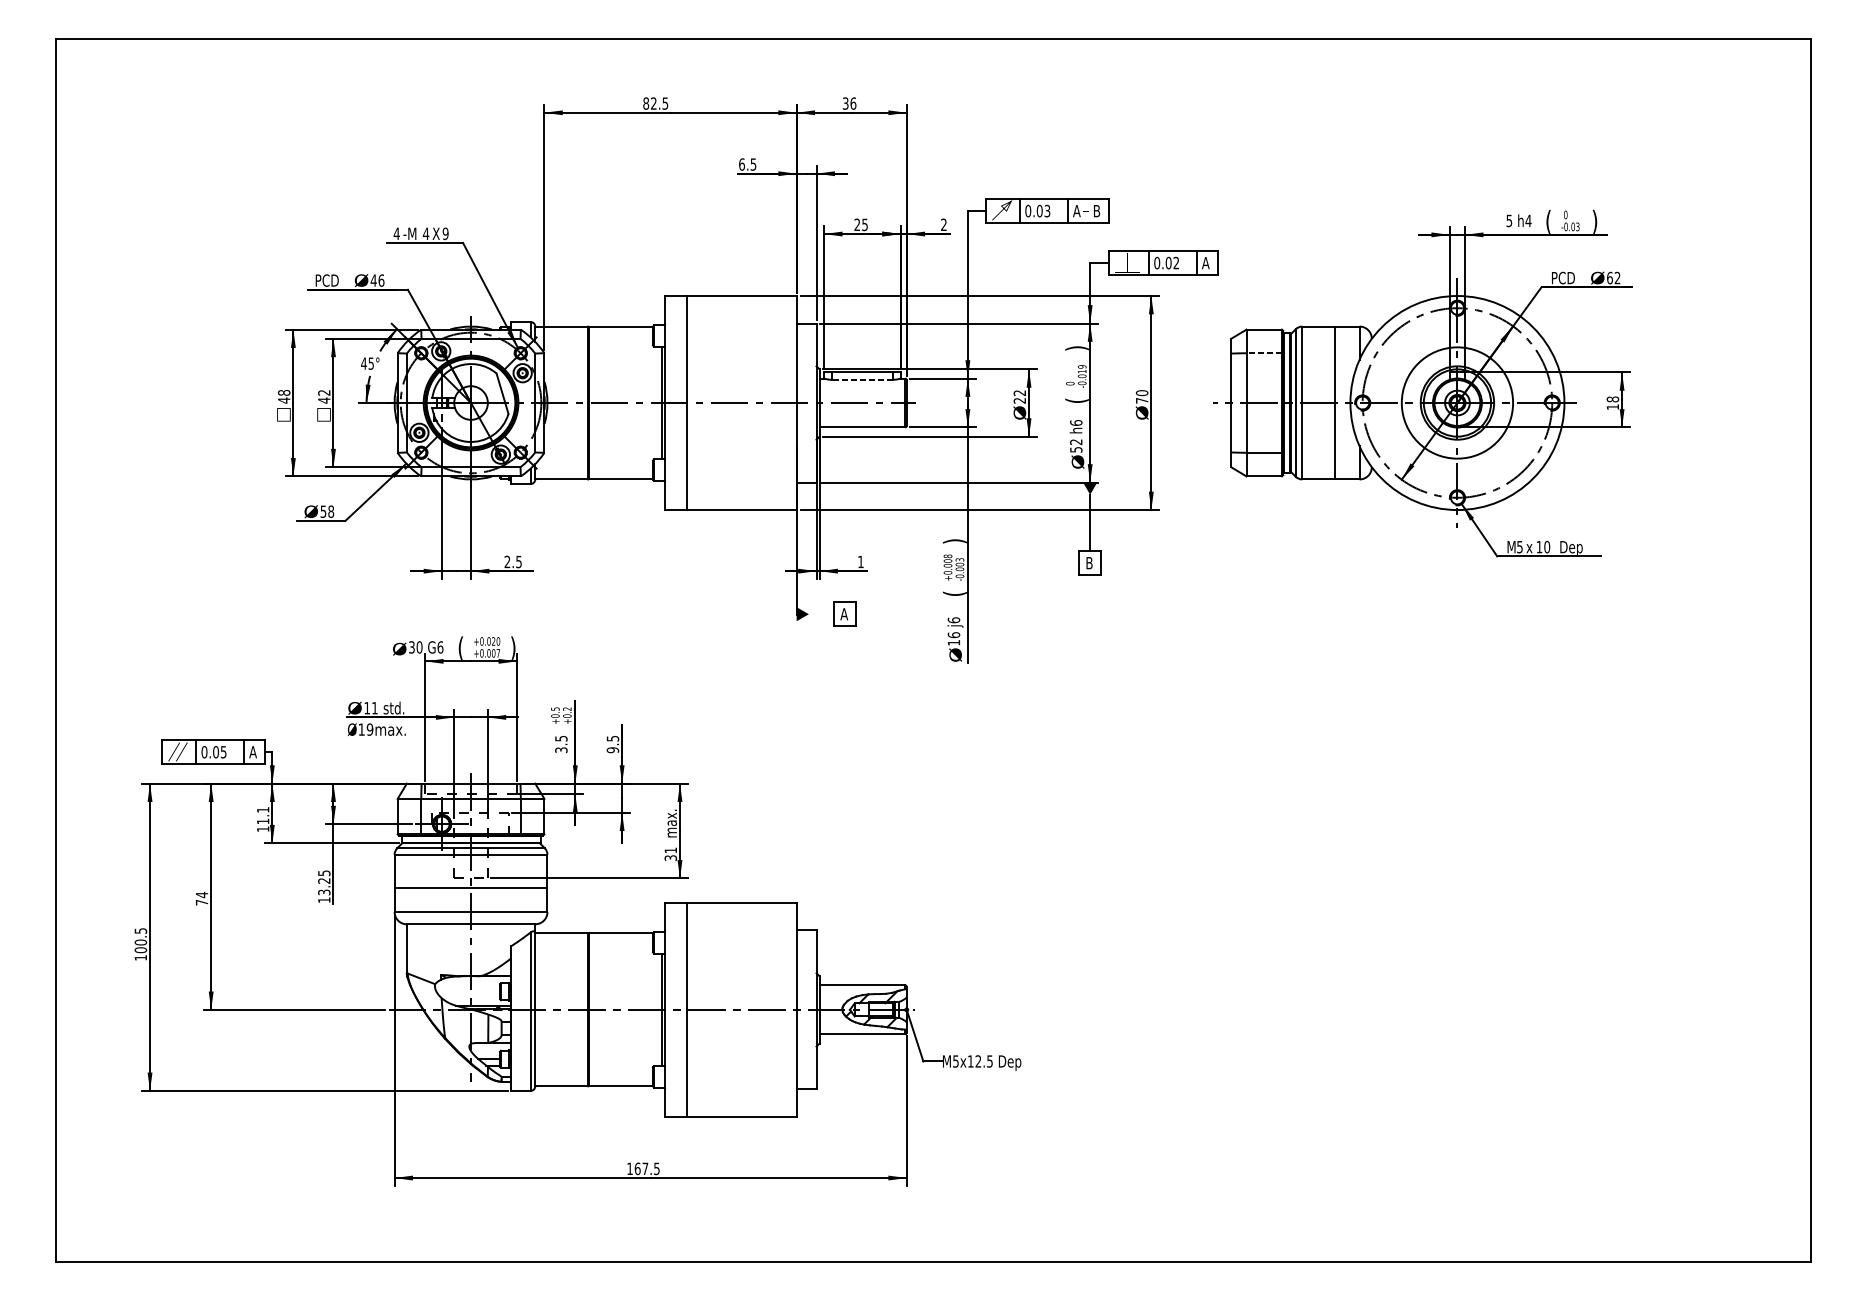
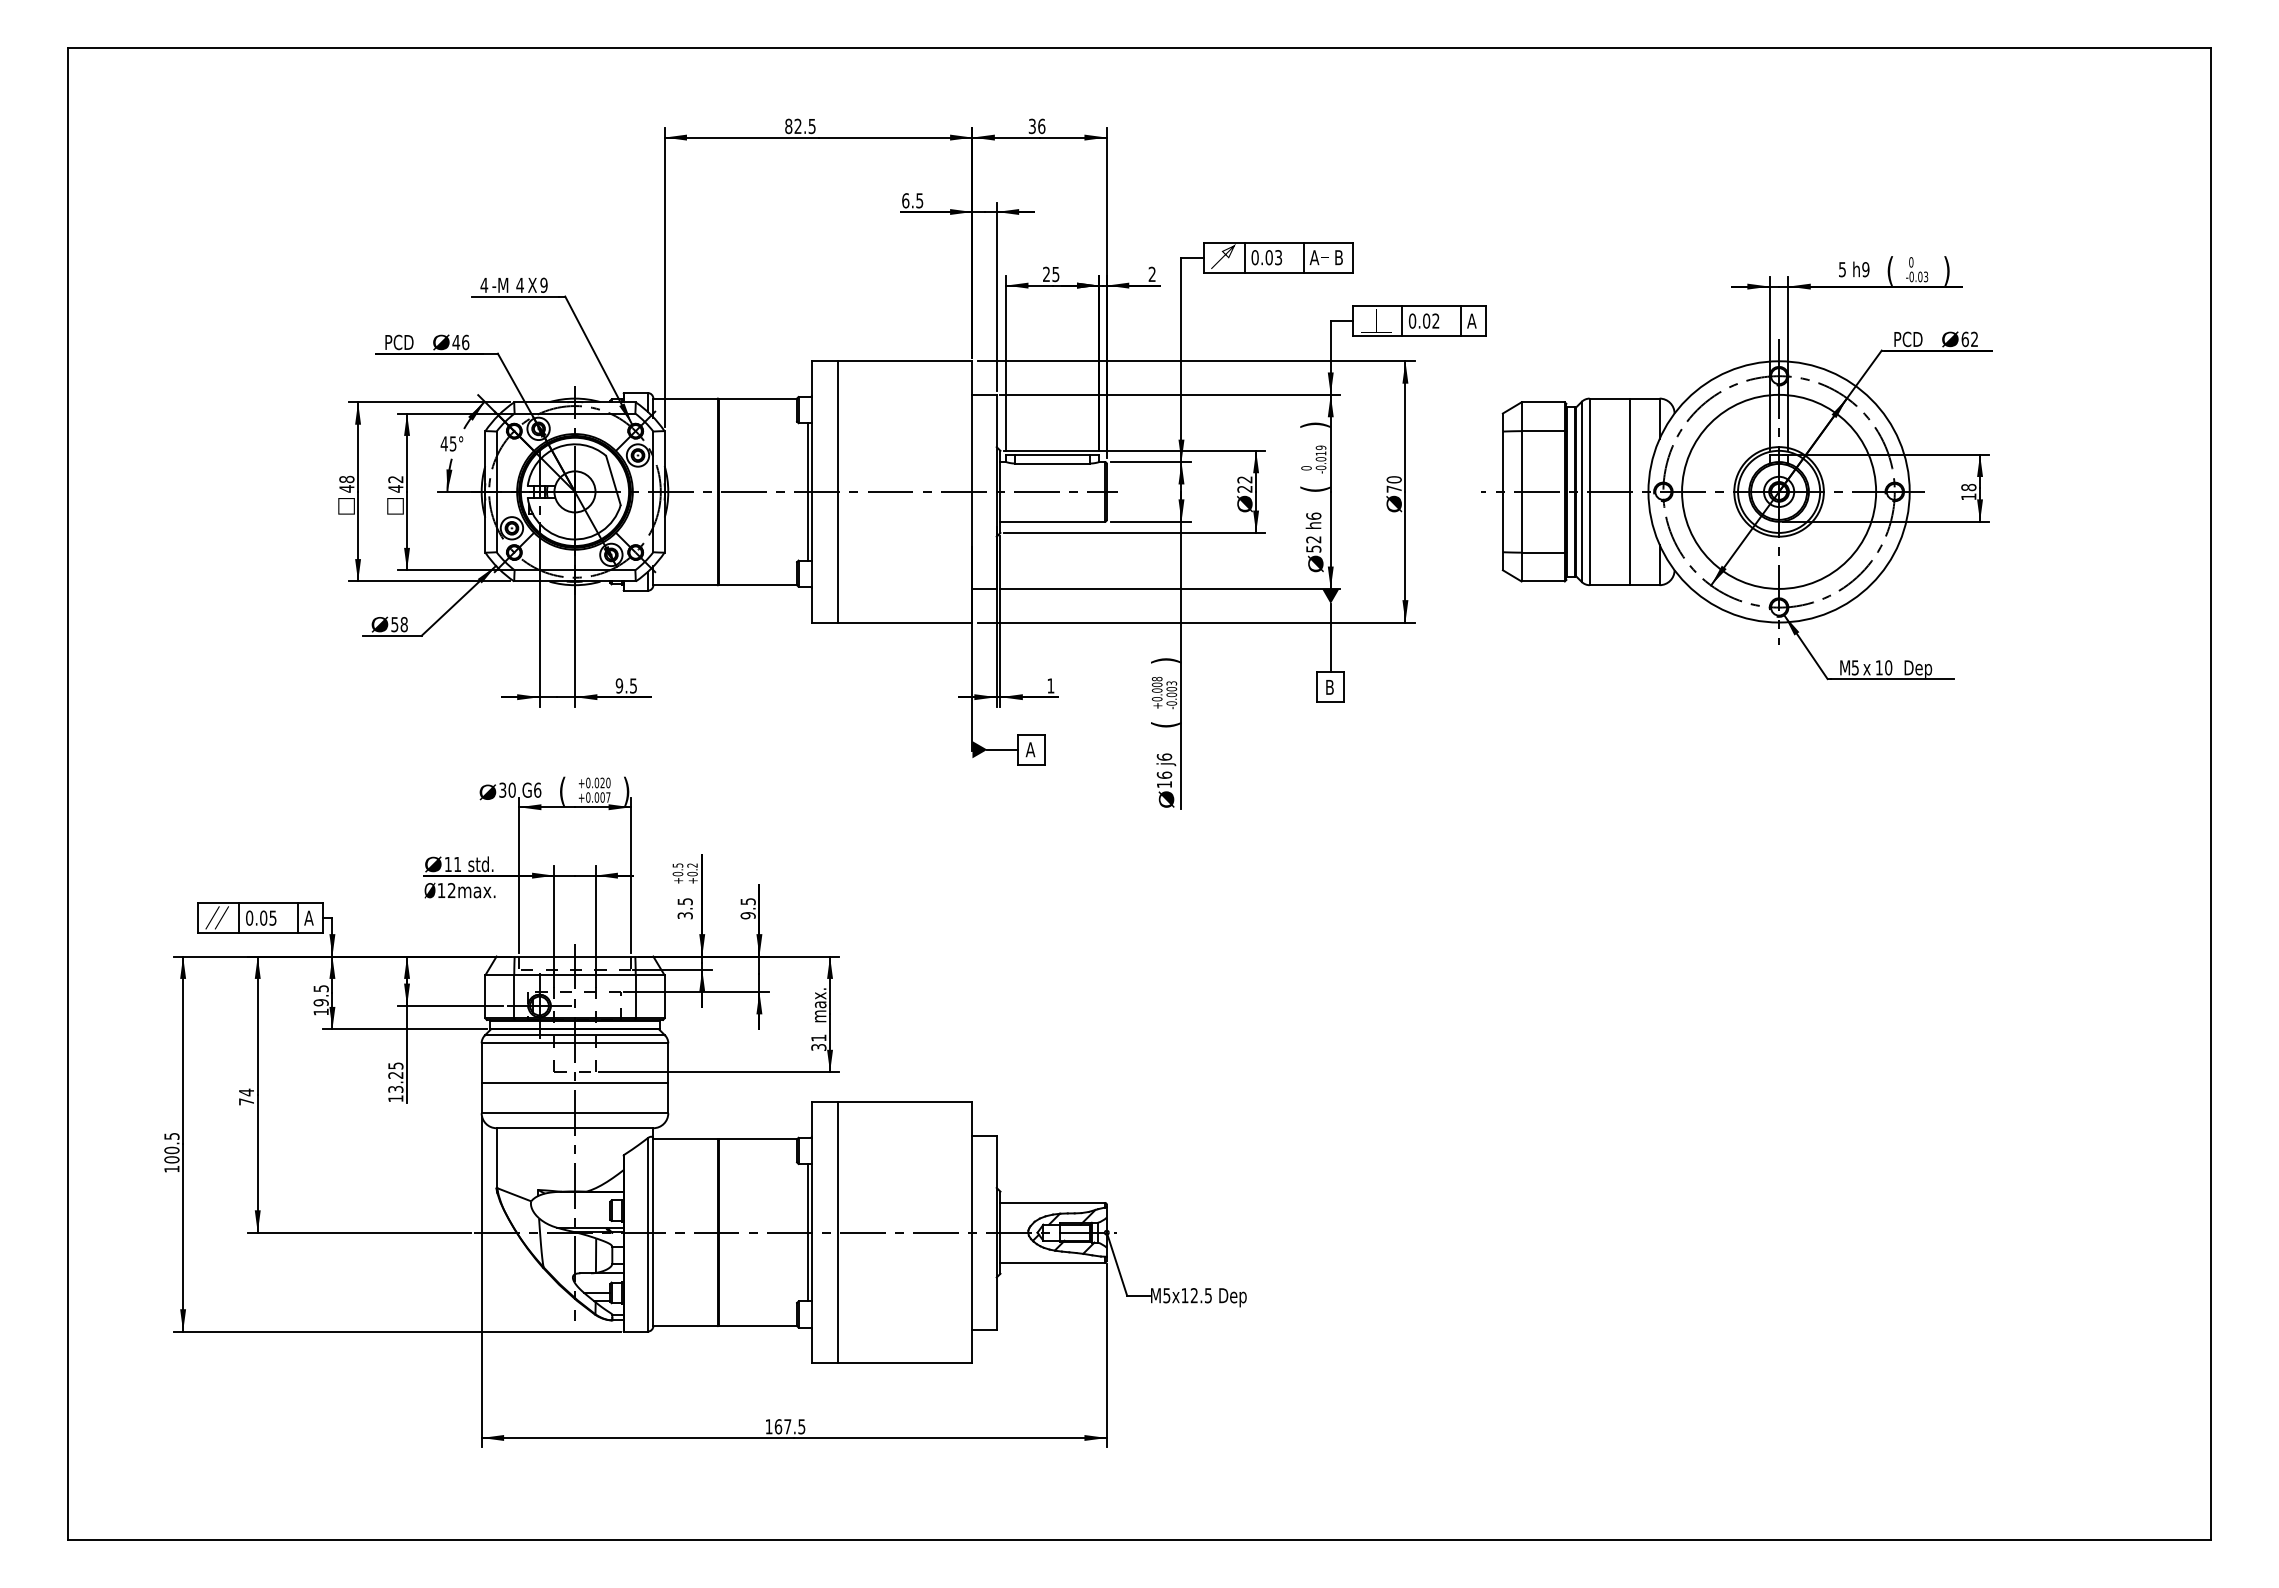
text: (1528, 220) -> (1865, 269), h4 -> h9
line: (1264, 353) -> (1543, 431), dashed -> solid
line: (862, 379) -> (1052, 463), dashed -> solid
circle: (1457, 402) -> (1779, 491), size x1.43
text: (507, 561) -> (619, 685), 2.5 -> 9.5
line: (821, 614) -> (1002, 749), added
text: (369, 729) -> (451, 890), Ø19max. -> Ø12max.
text: (262, 815) -> (320, 995), 11.1 -> 19.5

